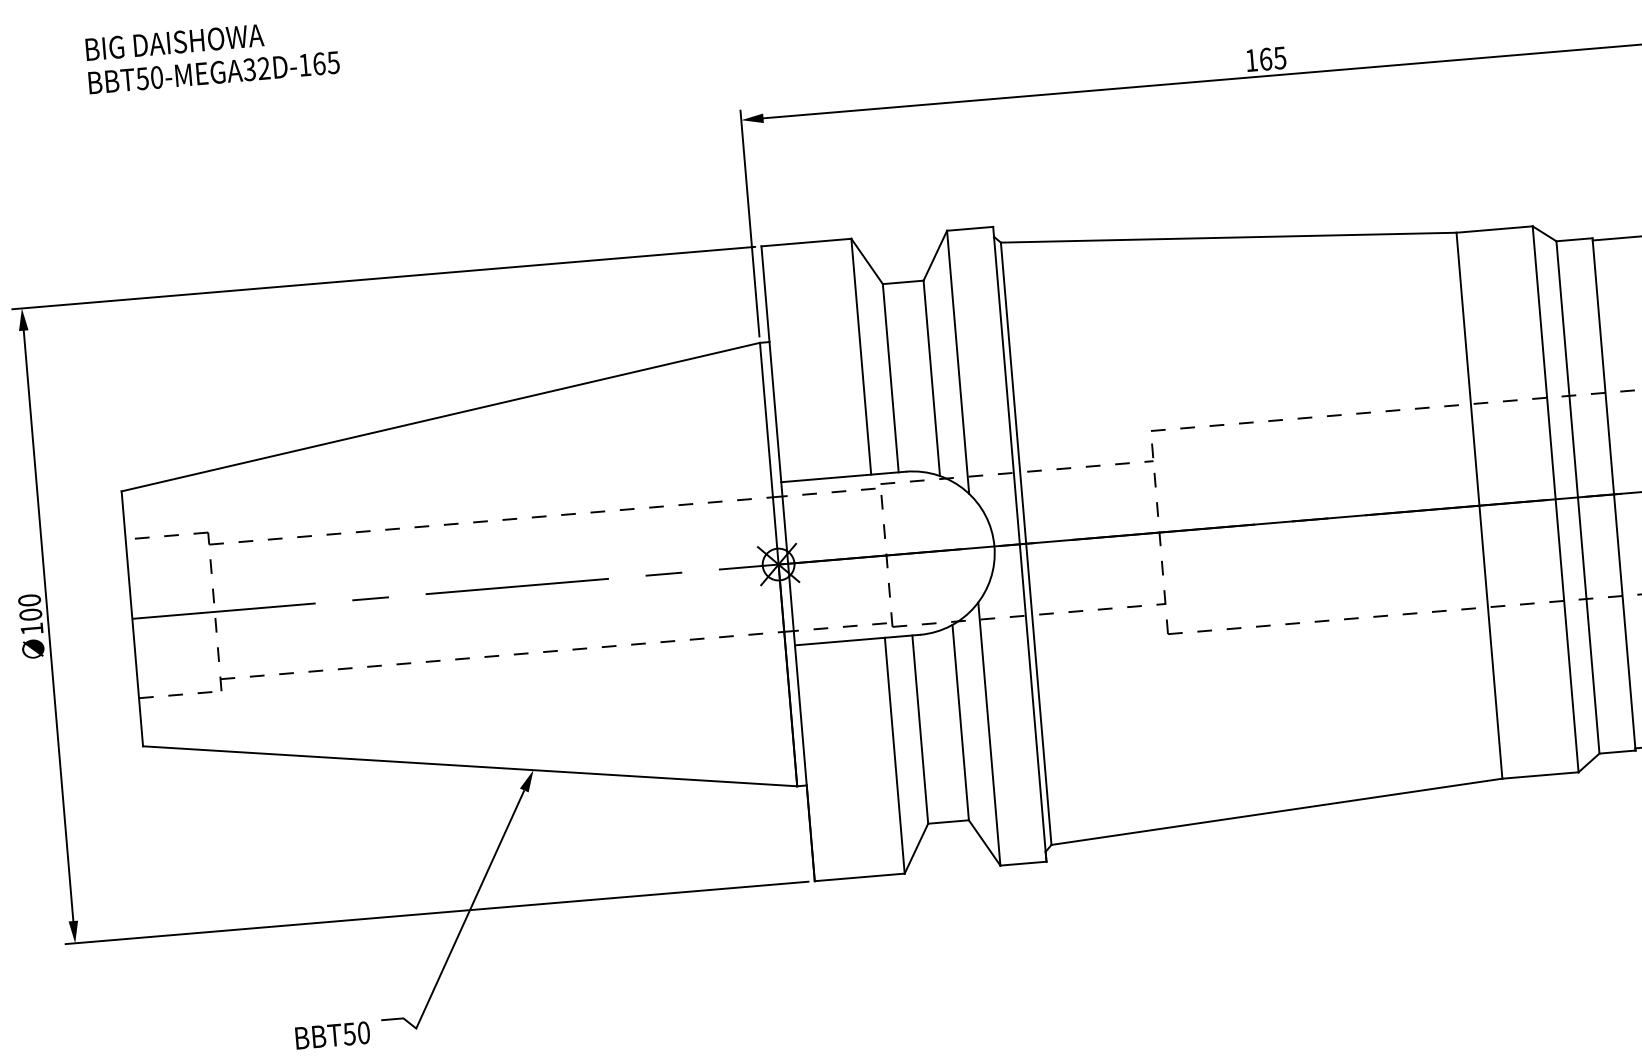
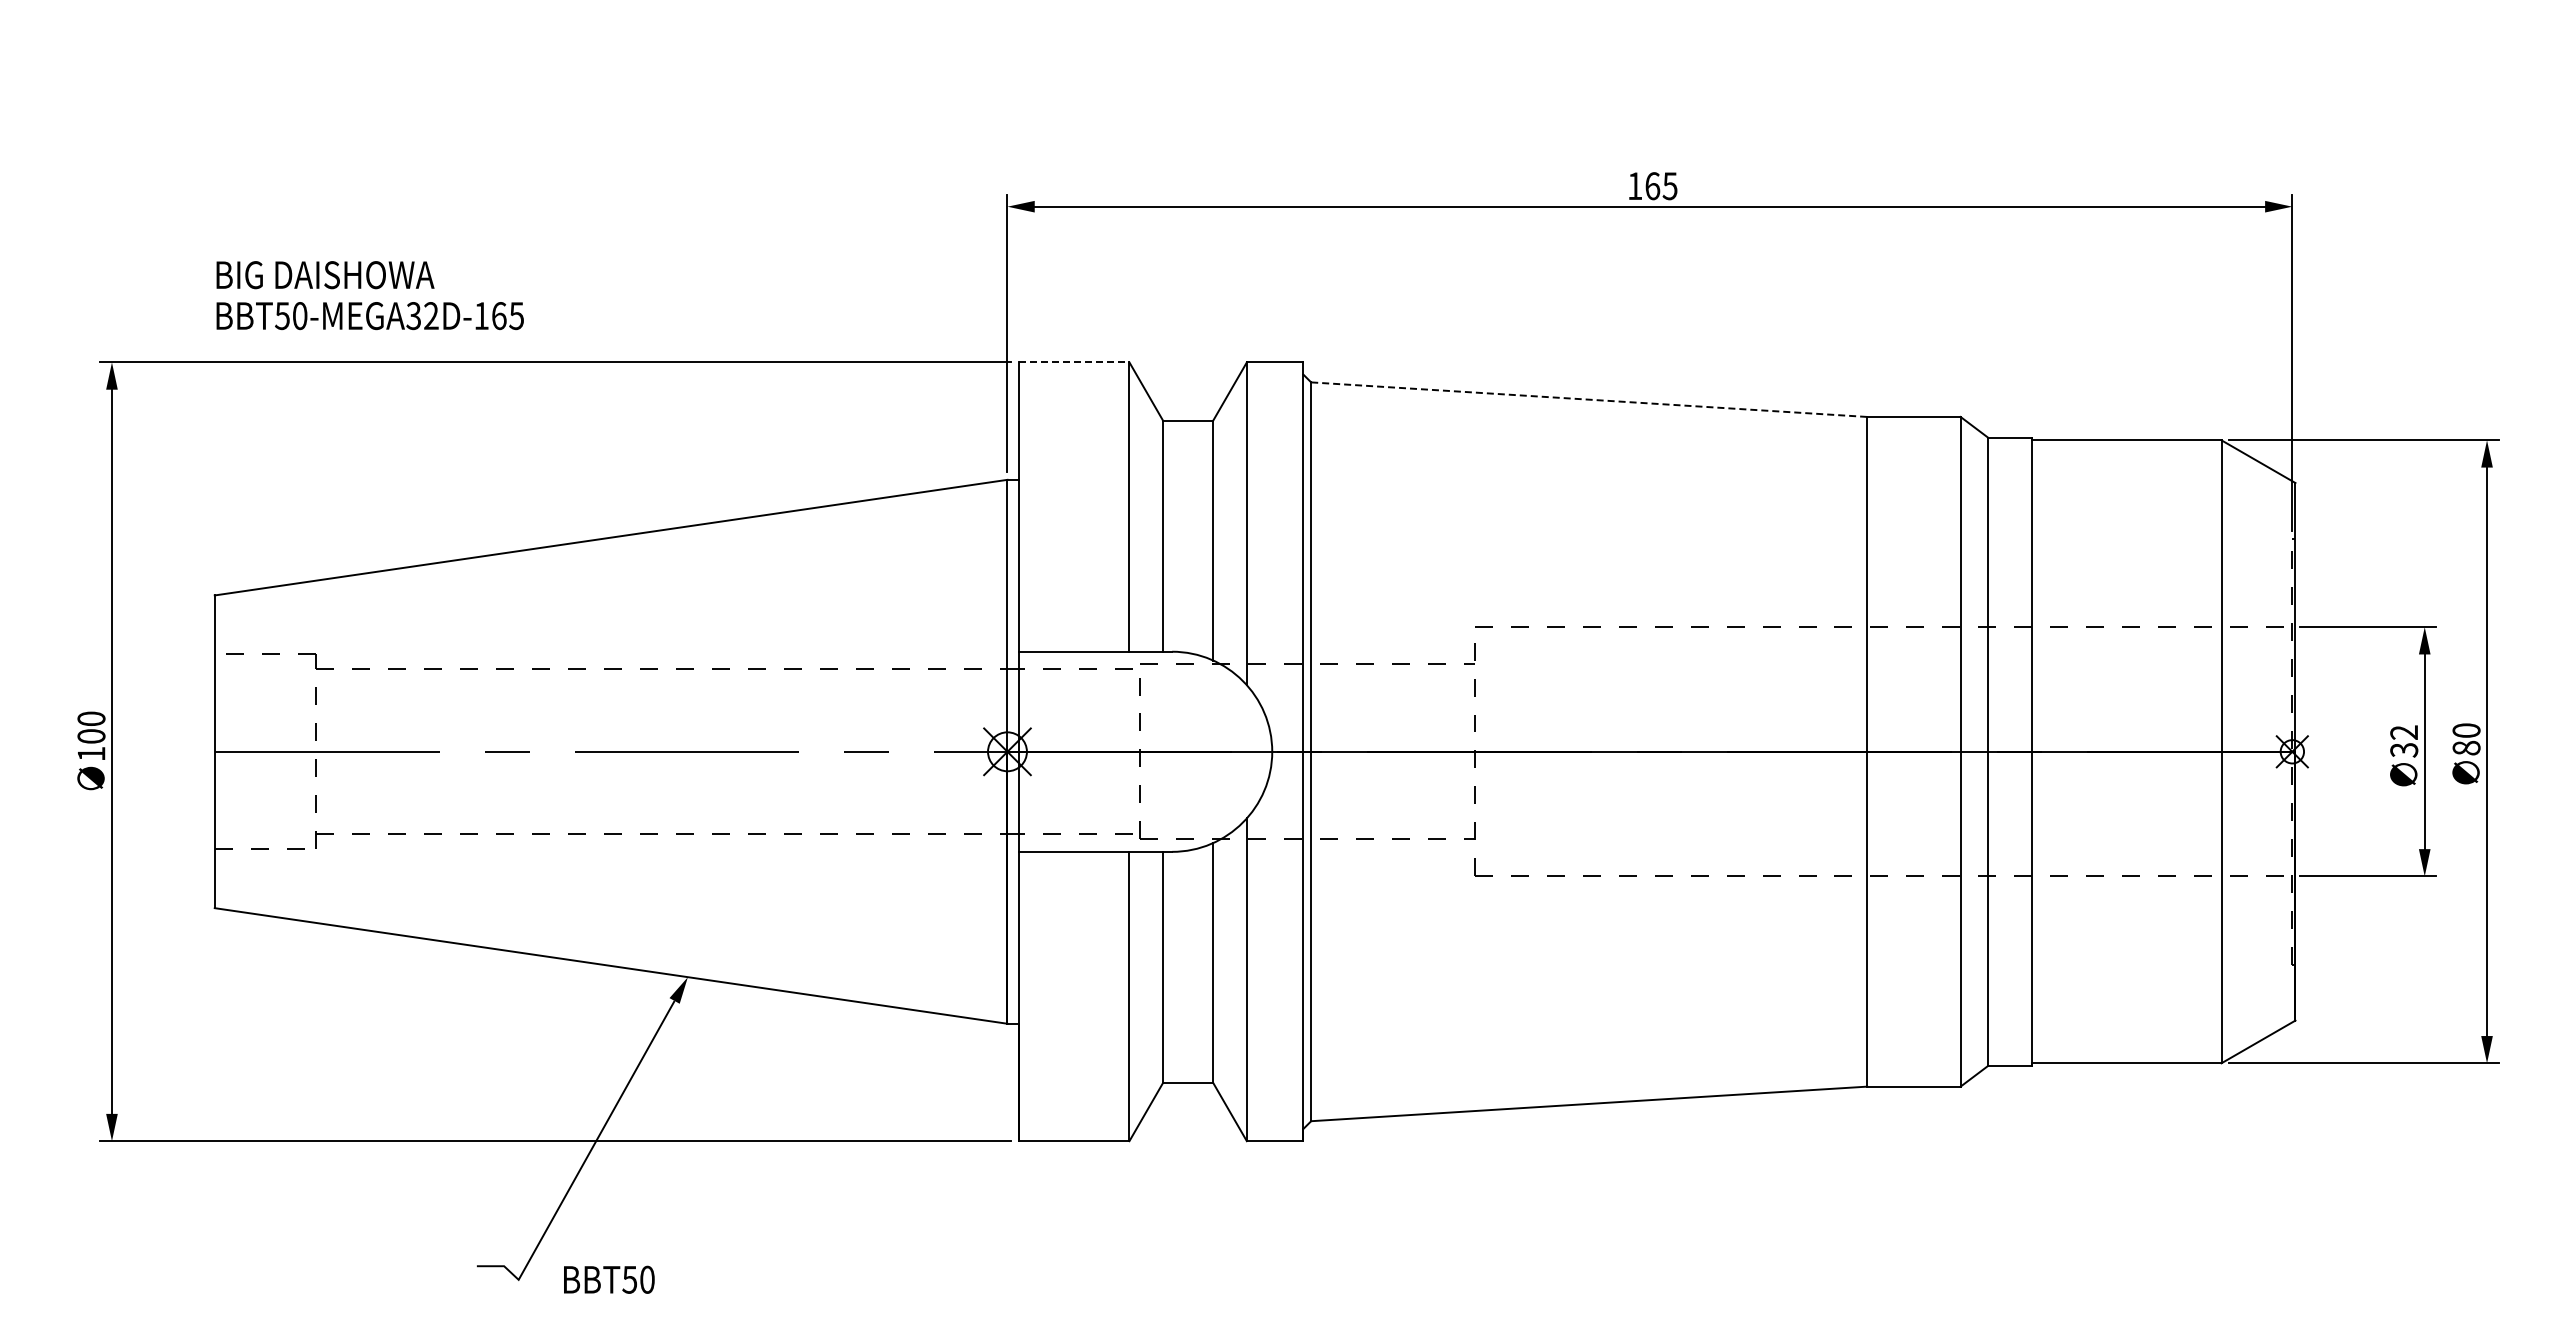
text: (212, 56) -> (369, 295), moved
line: (1228, 237) -> (1589, 399), solid -> dashed
line: (806, 242) -> (1074, 362), solid -> dashed
text: (332, 1035) -> (609, 1279), moved

